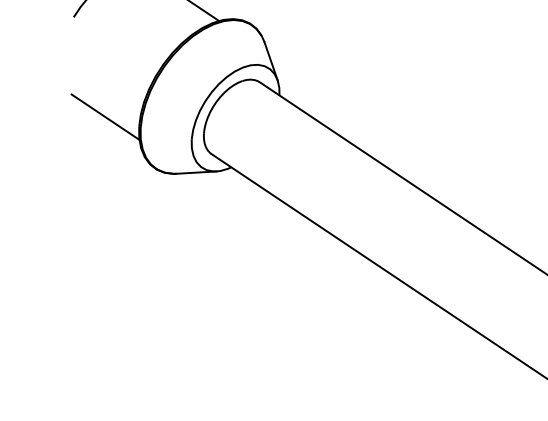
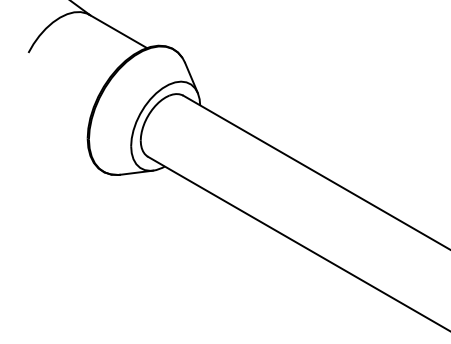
line: (105, 117) -> (59, 132), removed

